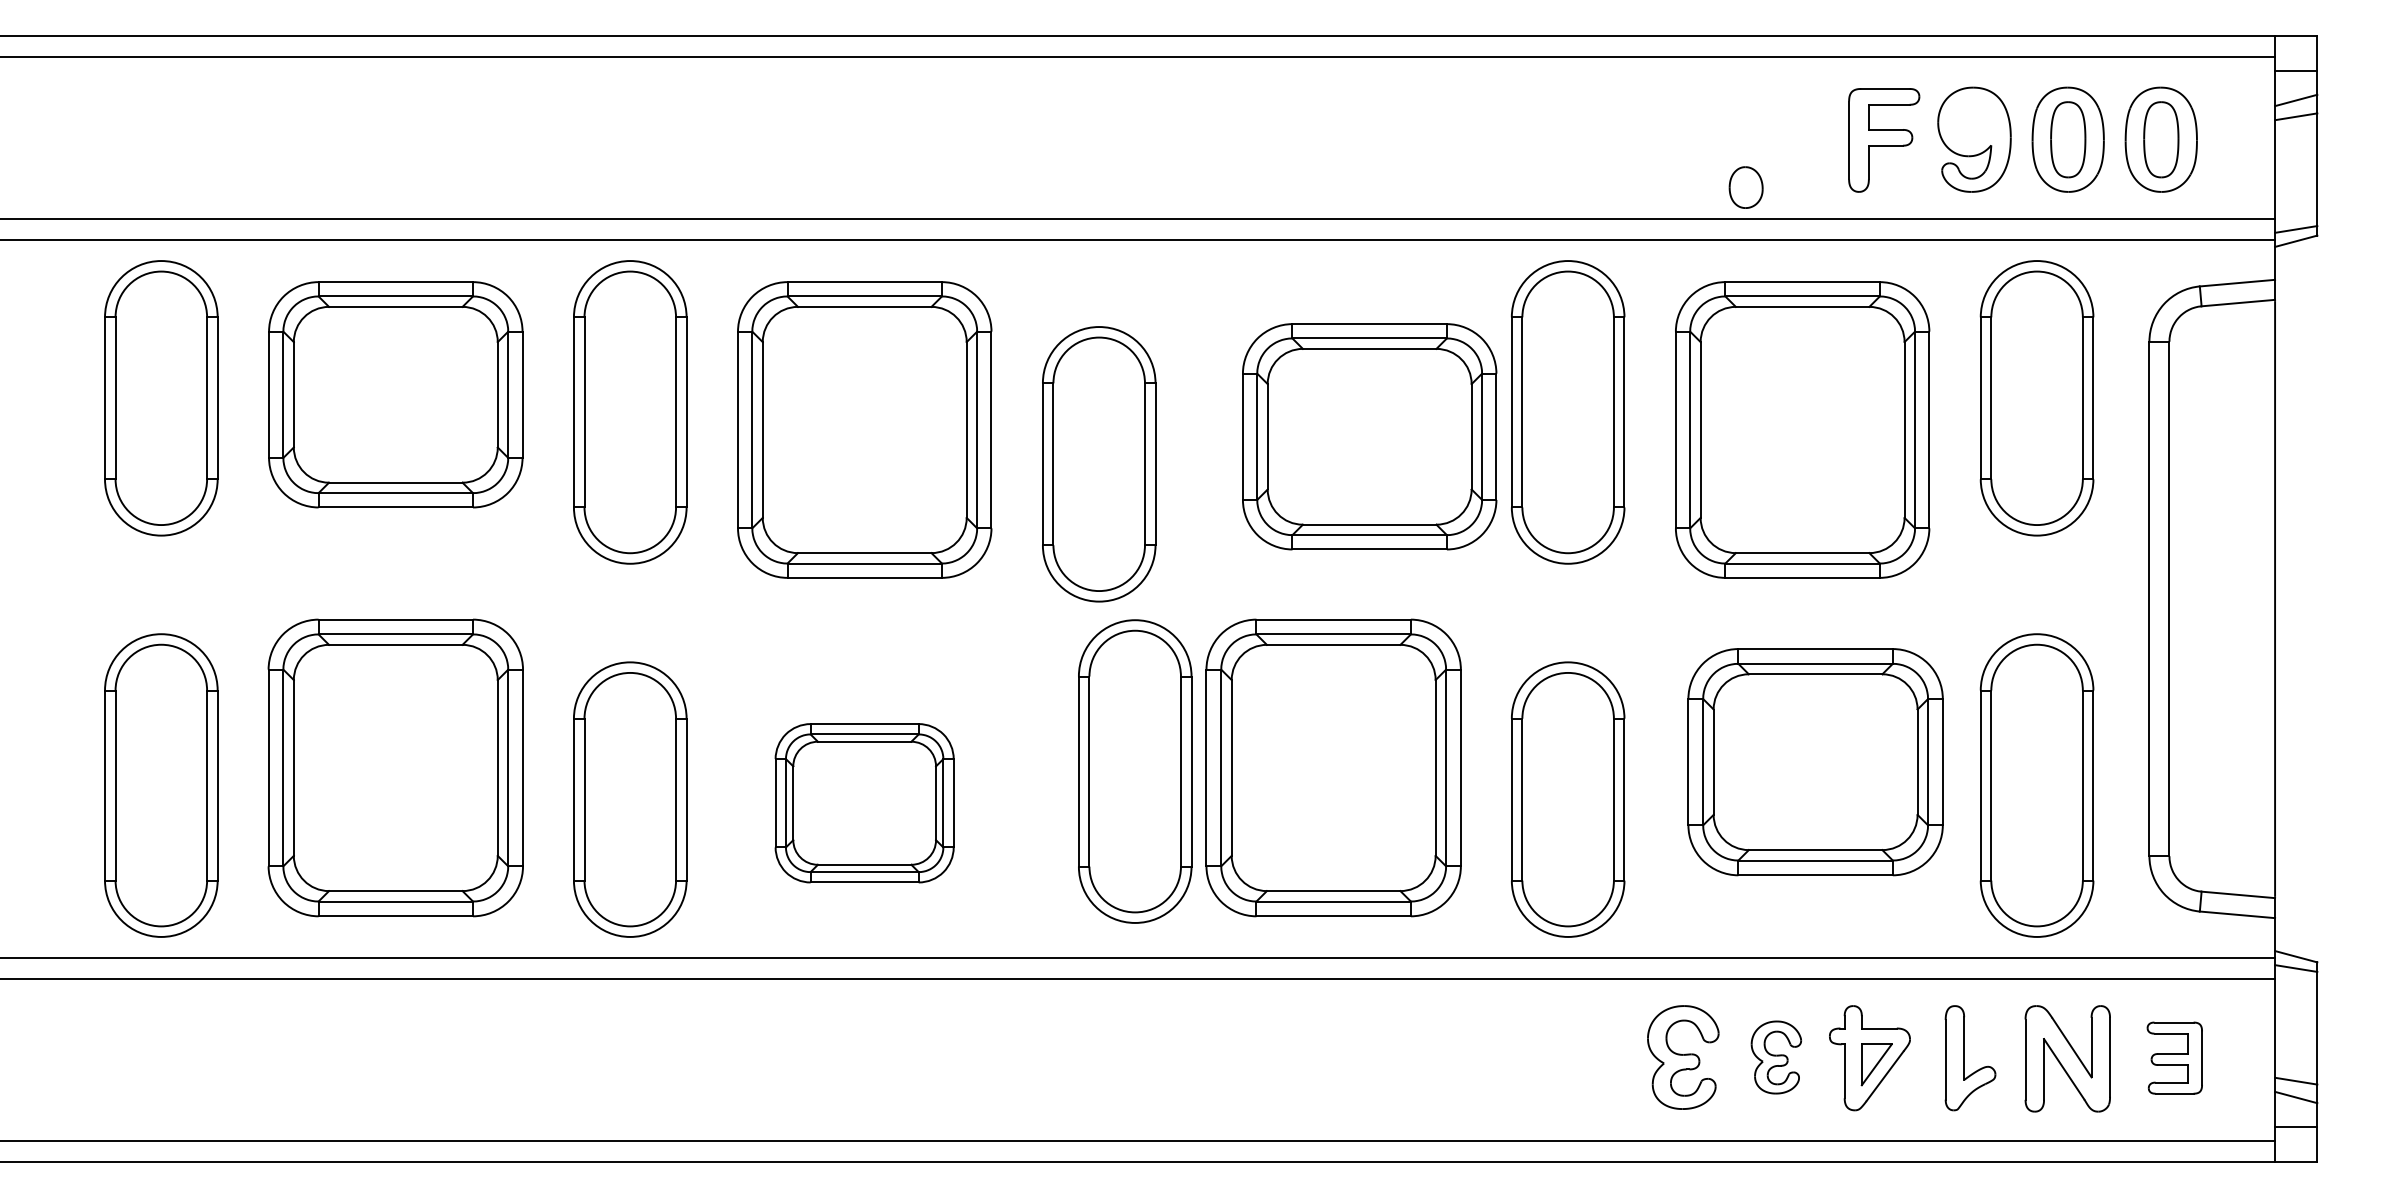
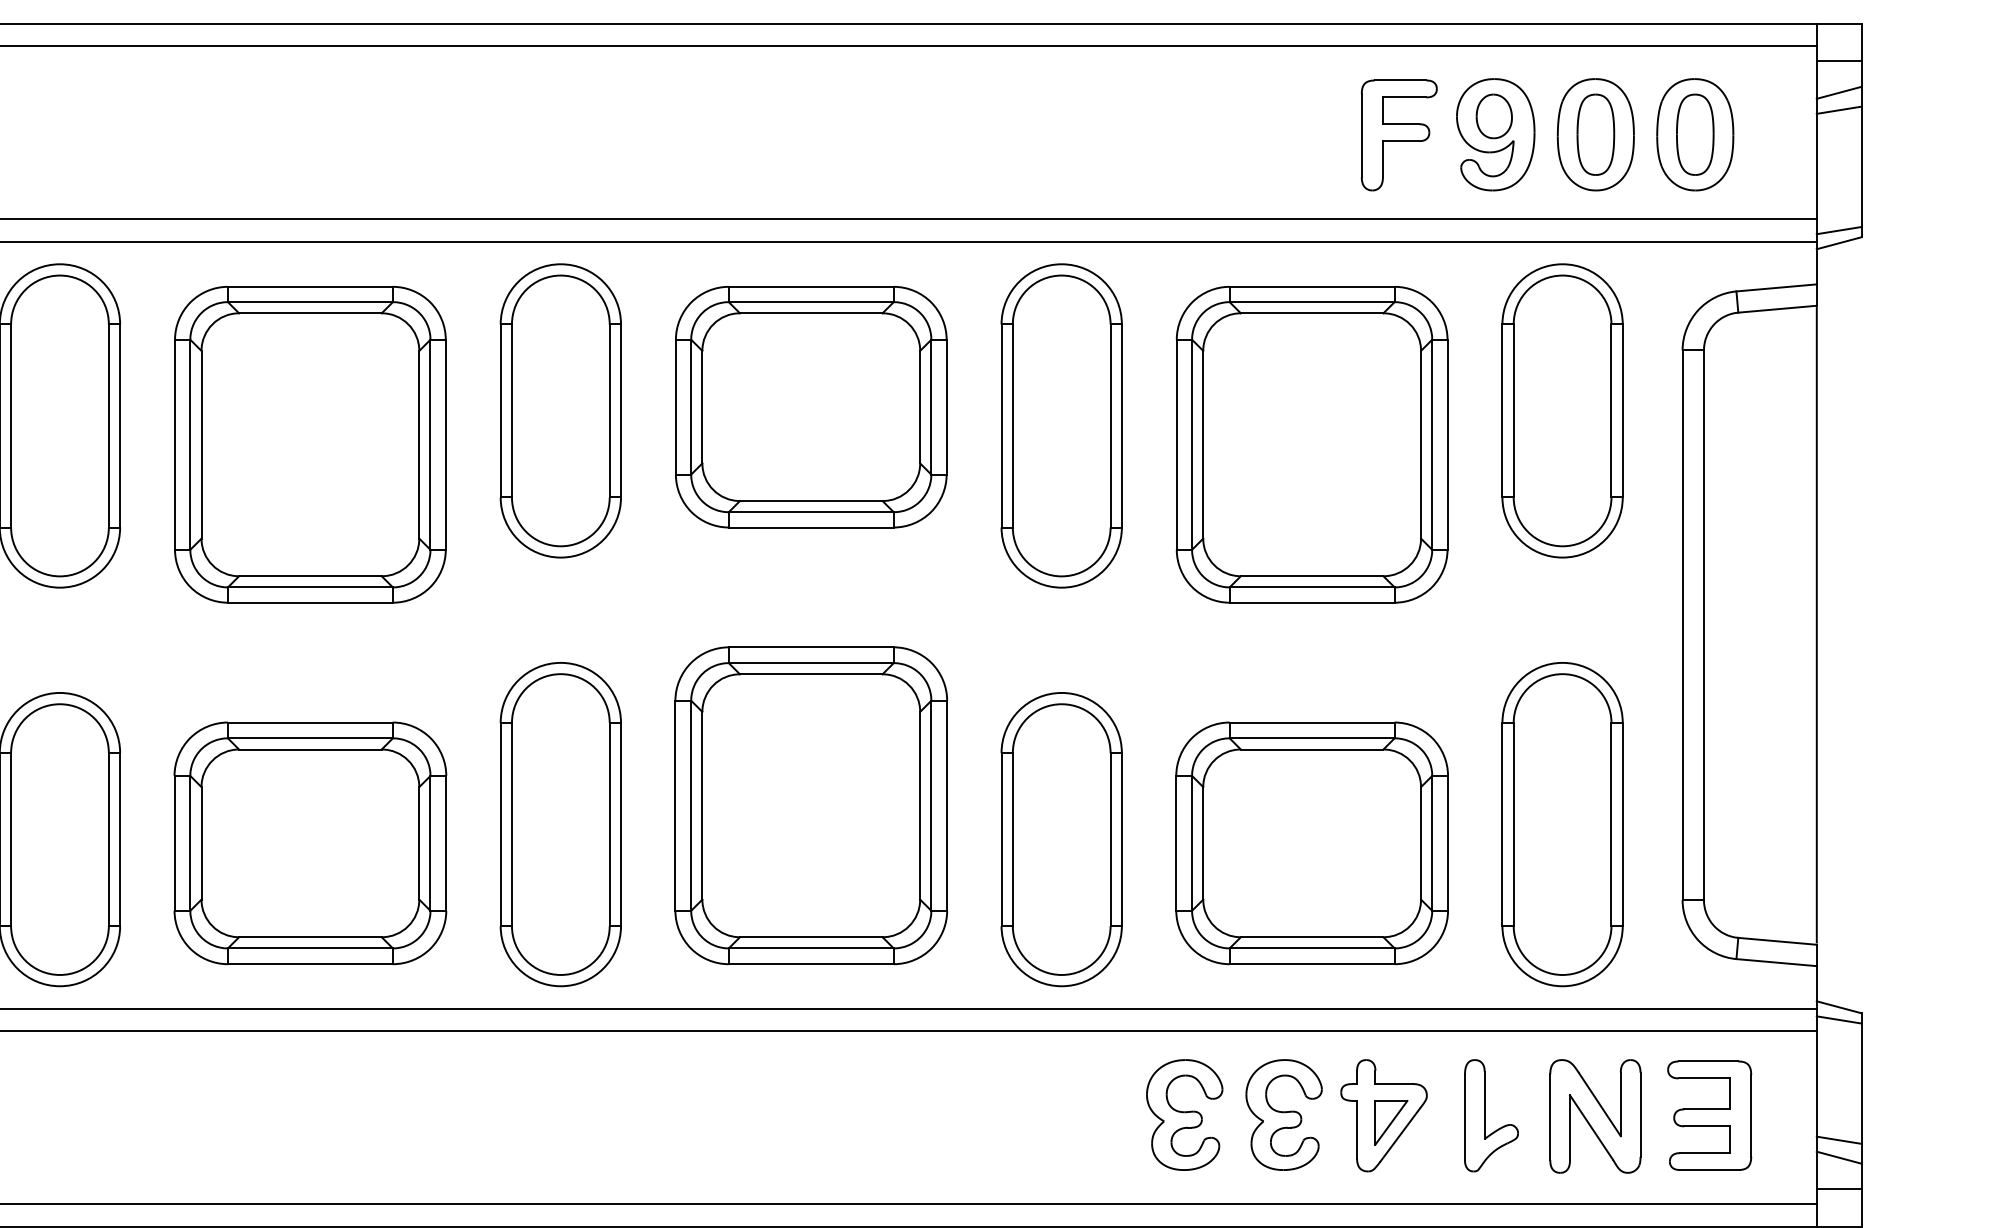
part: (1745, 187) -> (1493, 116), moved
part: (1369, 436) -> (811, 406), moved
part: (1099, 464) -> (561, 411), moved
part: (1815, 762) -> (1312, 843), moved
part: (1135, 771) -> (561, 824), moved
part: (864, 803) -> (310, 843), size x1.43
part: (1776, 1057) -> (1284, 1115), size x1.43
part: (2174, 1057) -> (1709, 1115), size x1.43

